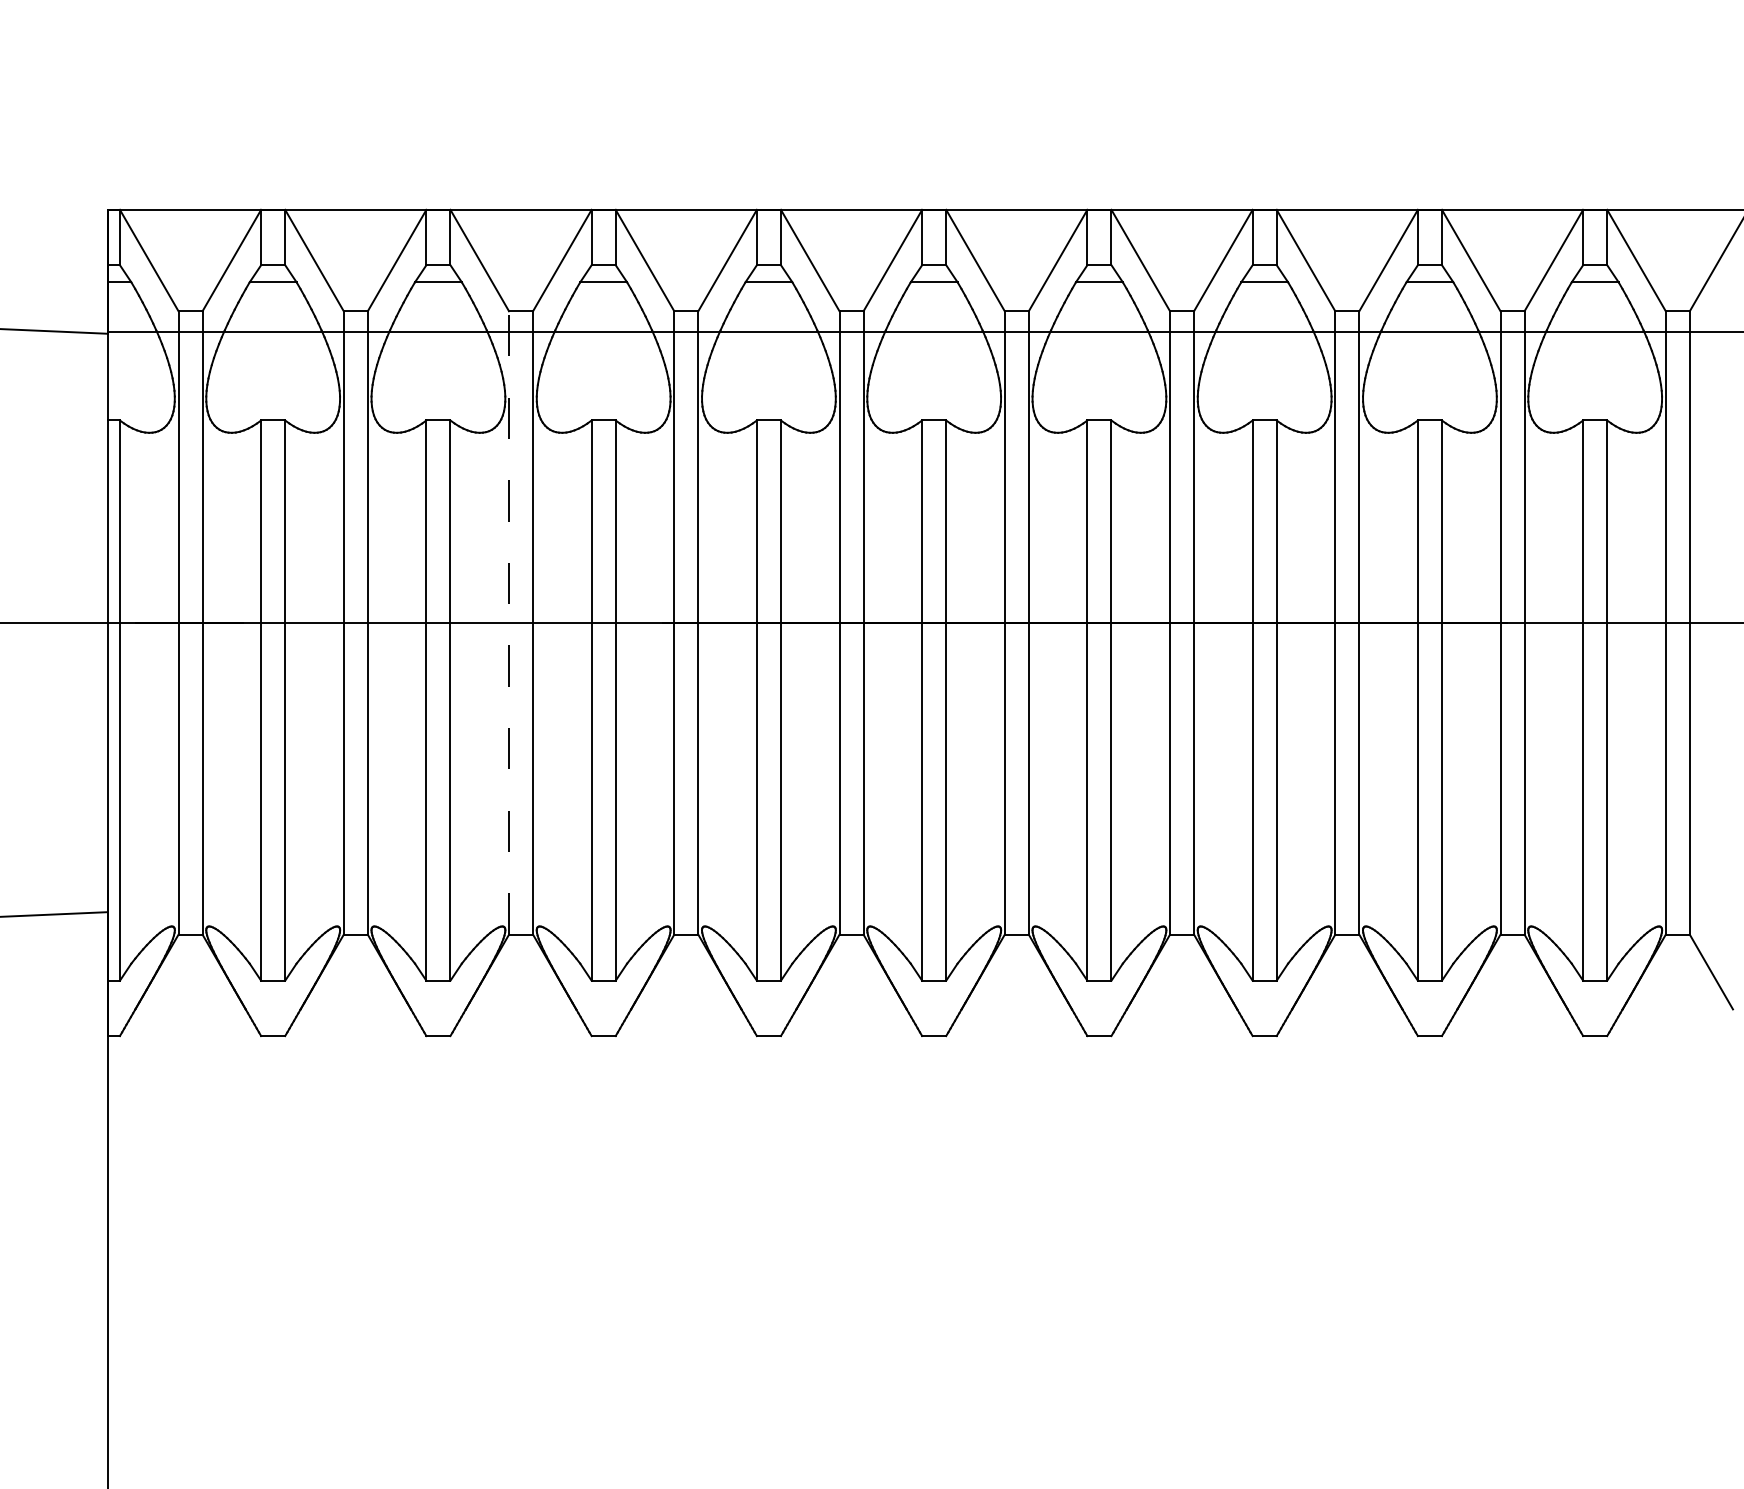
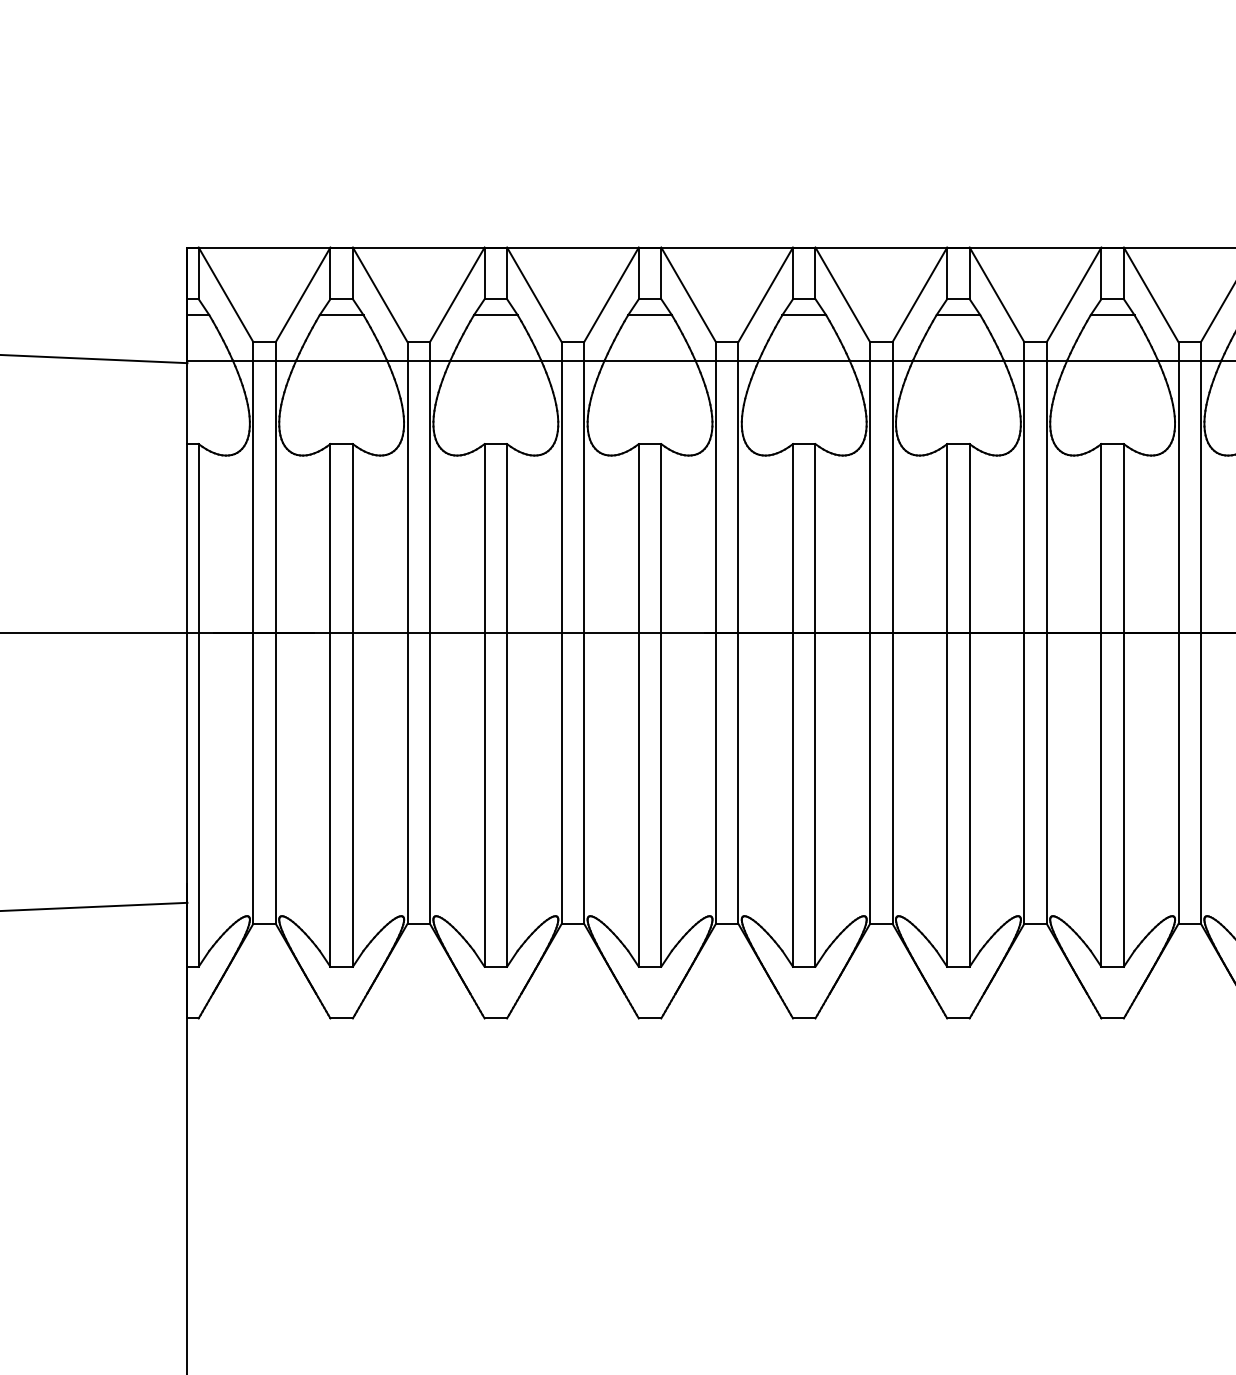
line: (509, 622) -> (562, 632), dashed -> solid

